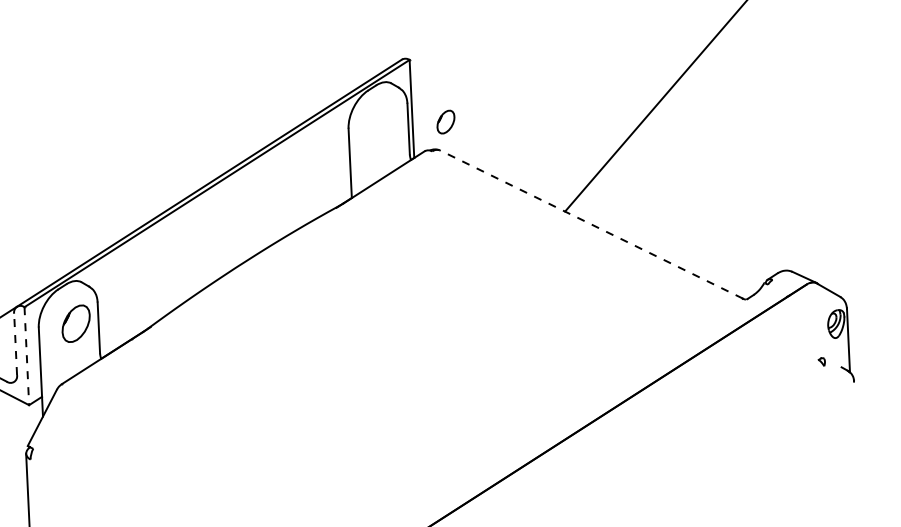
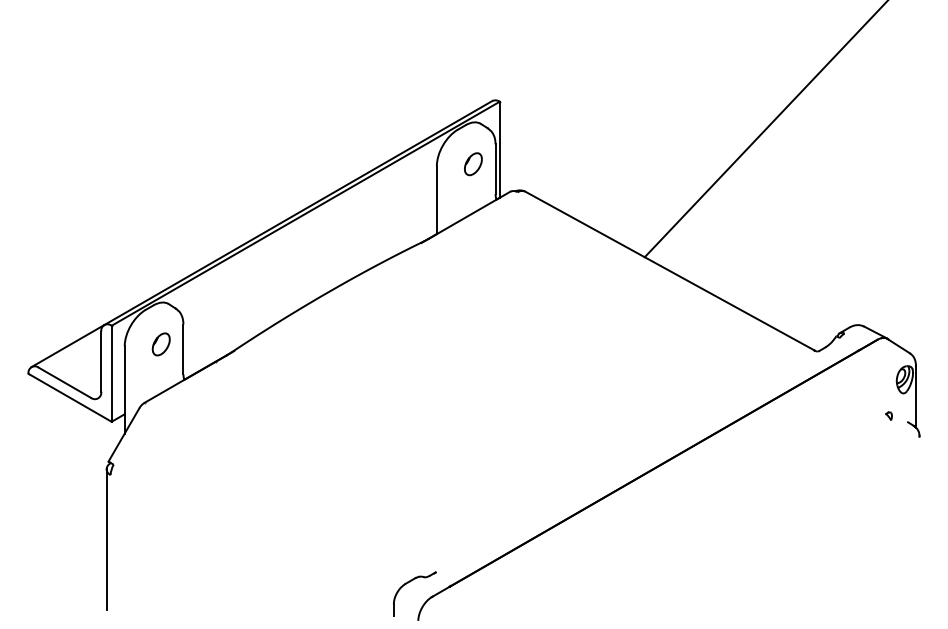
part: (446, 122) -> (473, 164), moved
line: (590, 223) -> (669, 270), dashed -> solid
part: (75, 323) -> (160, 344), size x0.62
line: (15, 344) -> (101, 361), dashed -> solid
line: (26, 356) -> (111, 374), dashed -> solid

